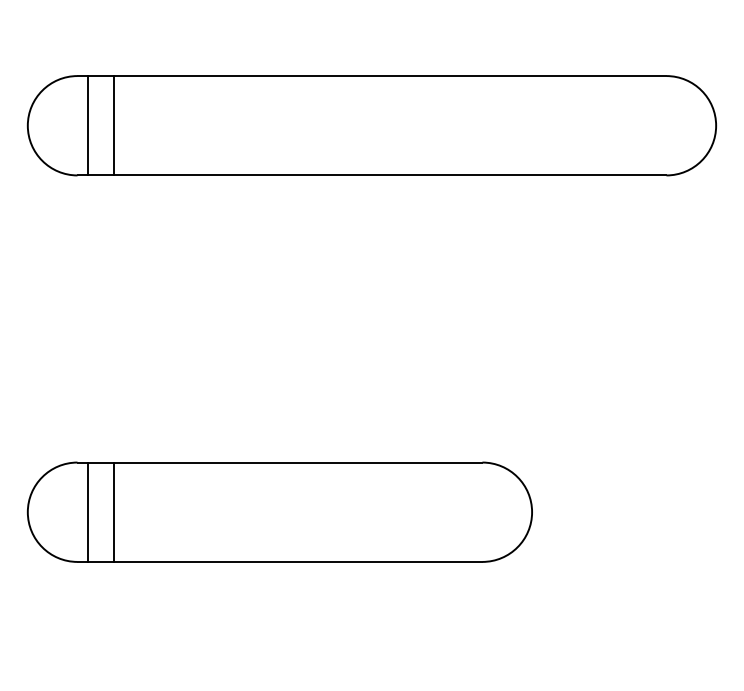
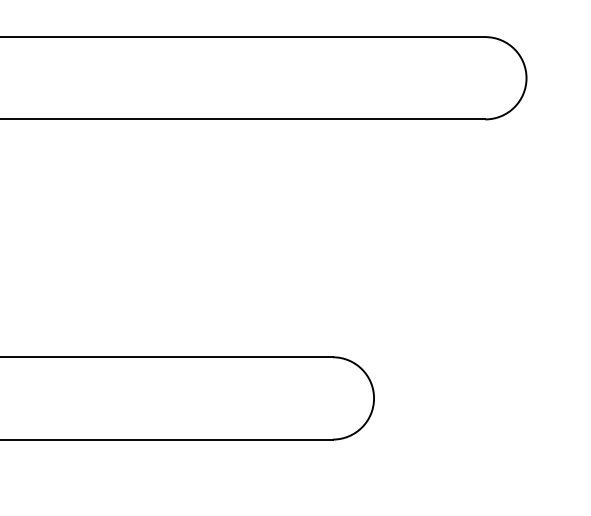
line: (88, 125) -> (6, 78), removed
line: (114, 125) -> (28, 78), removed
line: (88, 511) -> (6, 397), removed
line: (114, 511) -> (28, 397), removed

